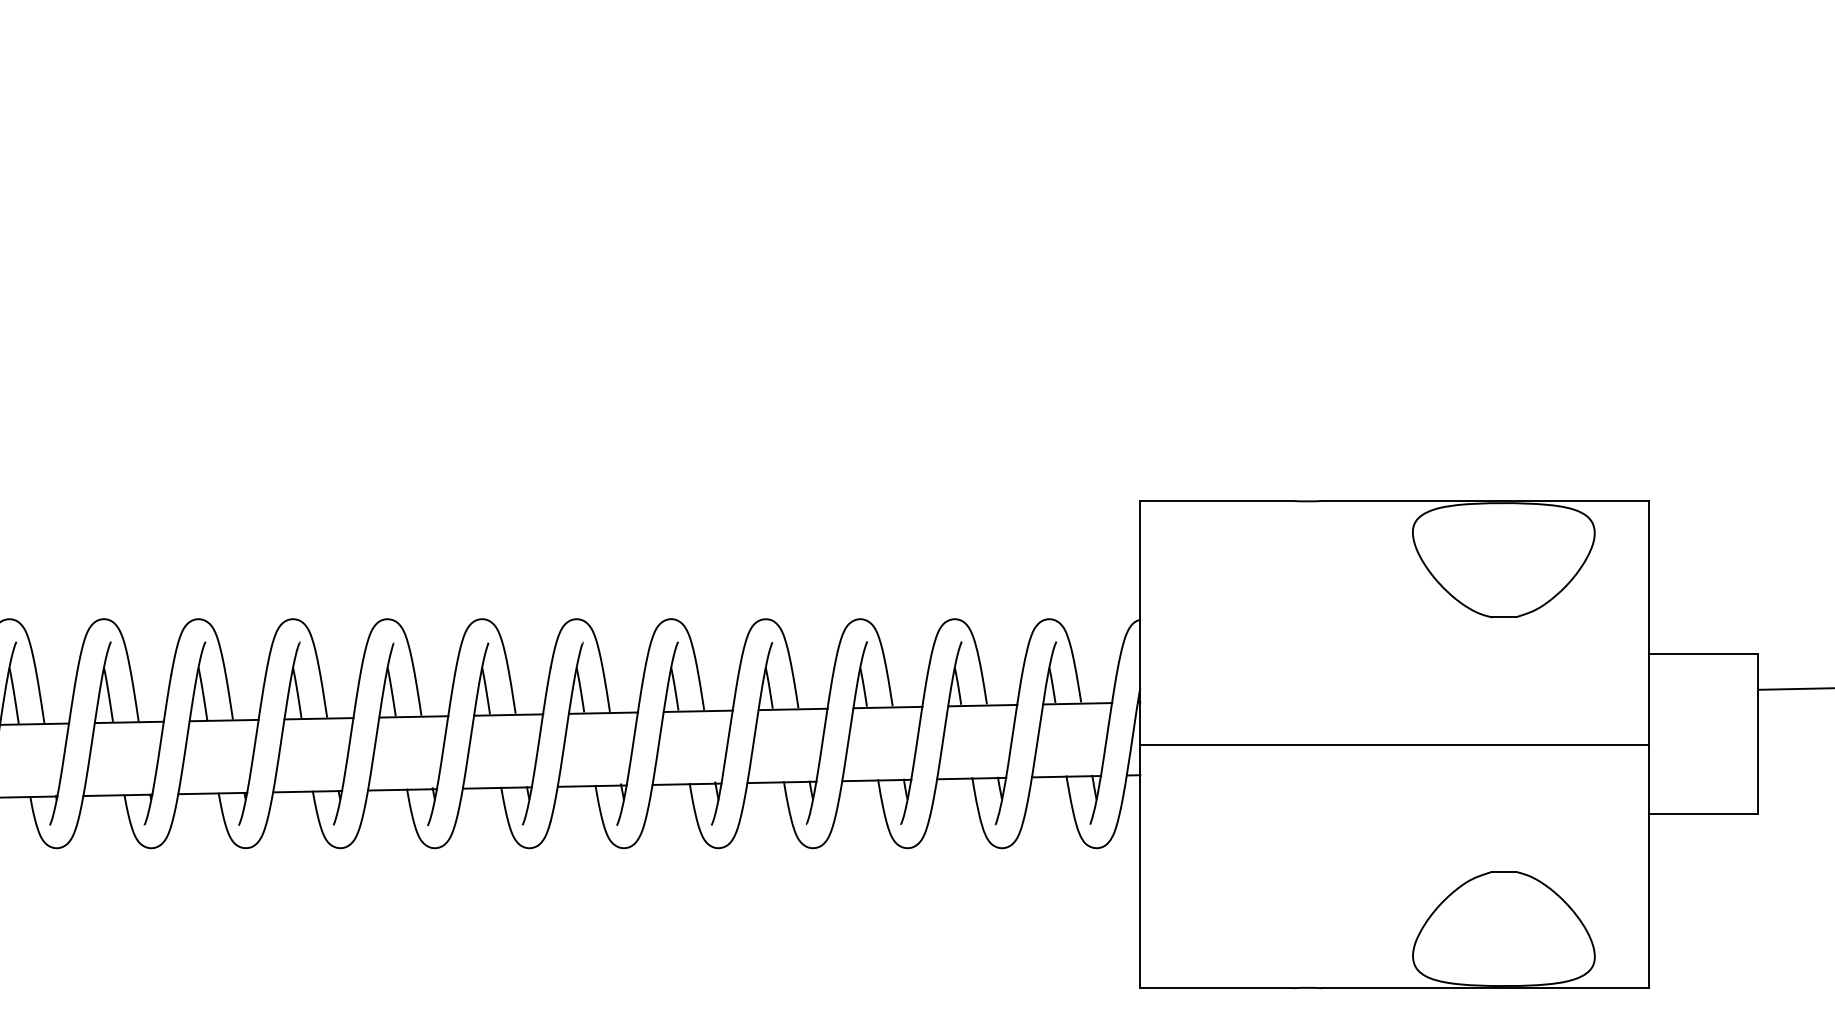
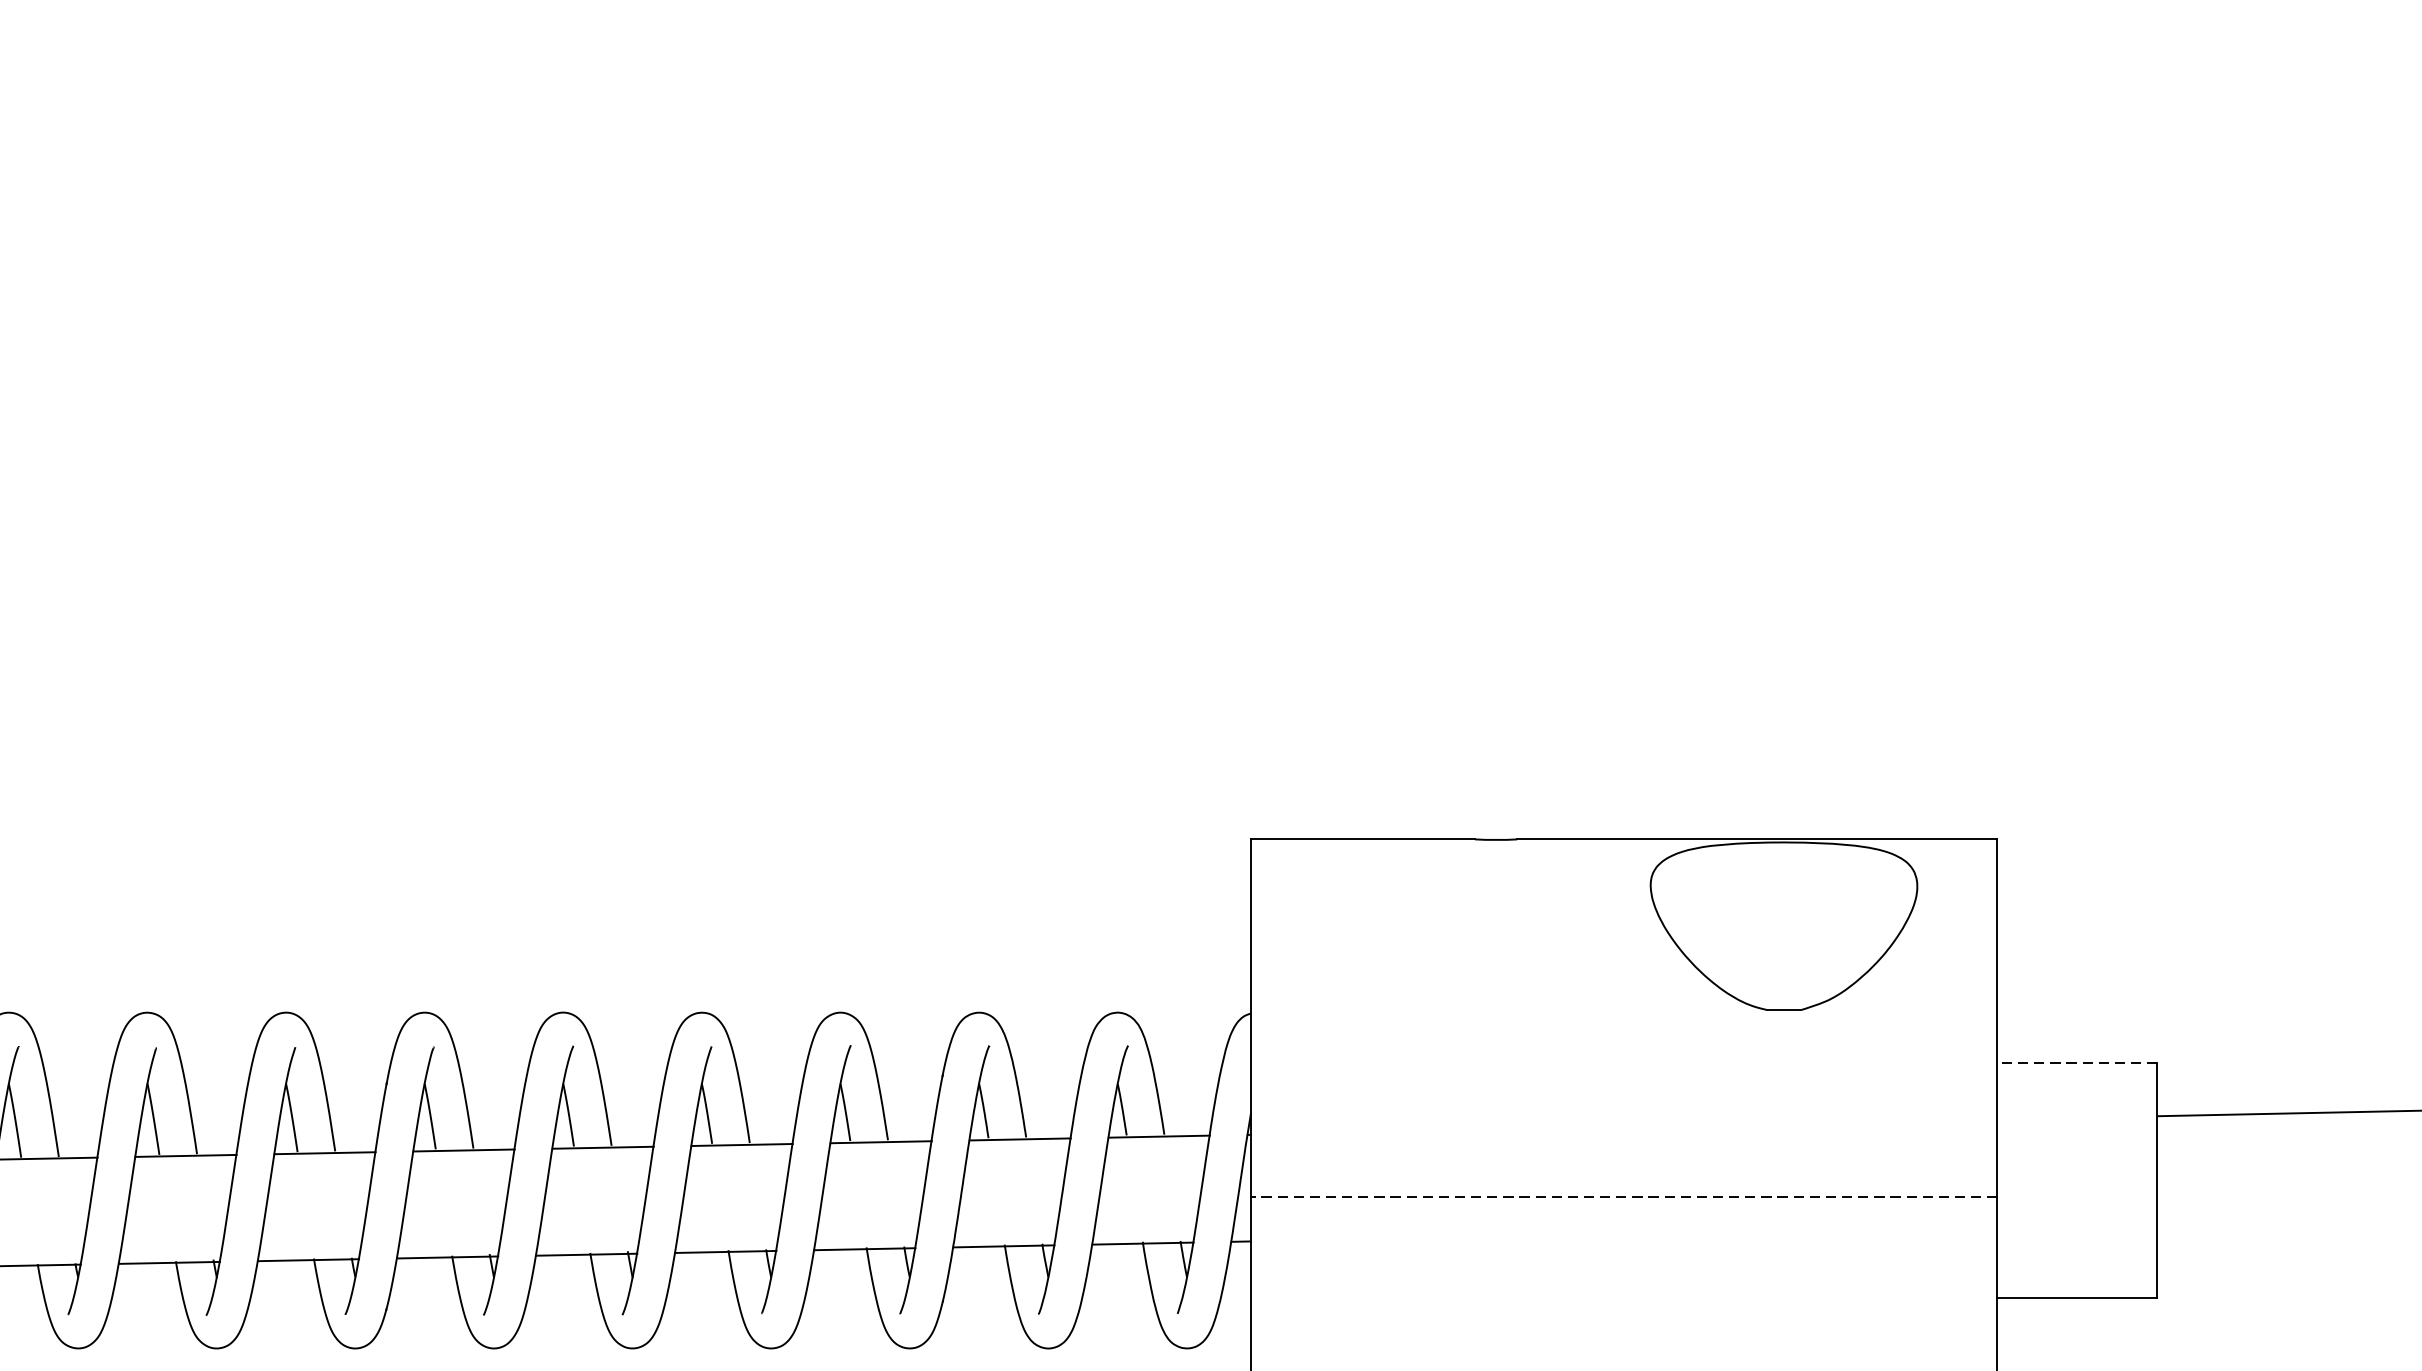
line: (1703, 653) -> (2076, 1062), solid -> dashed
line: (1394, 744) -> (1623, 1196), solid -> dashed

